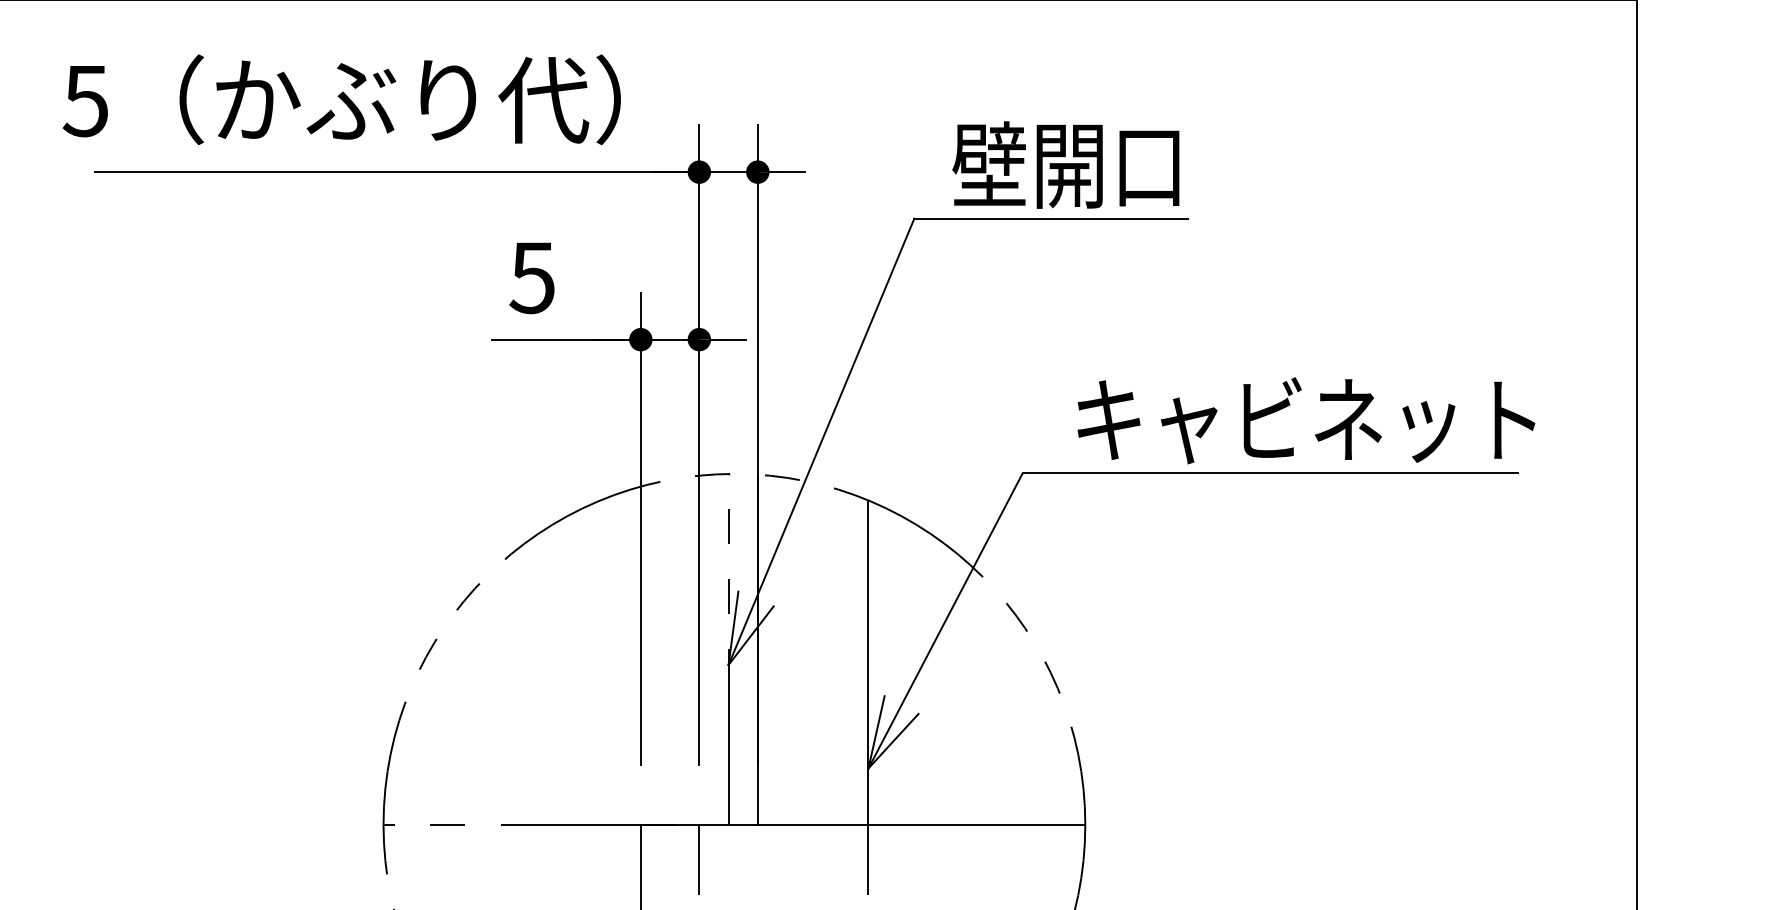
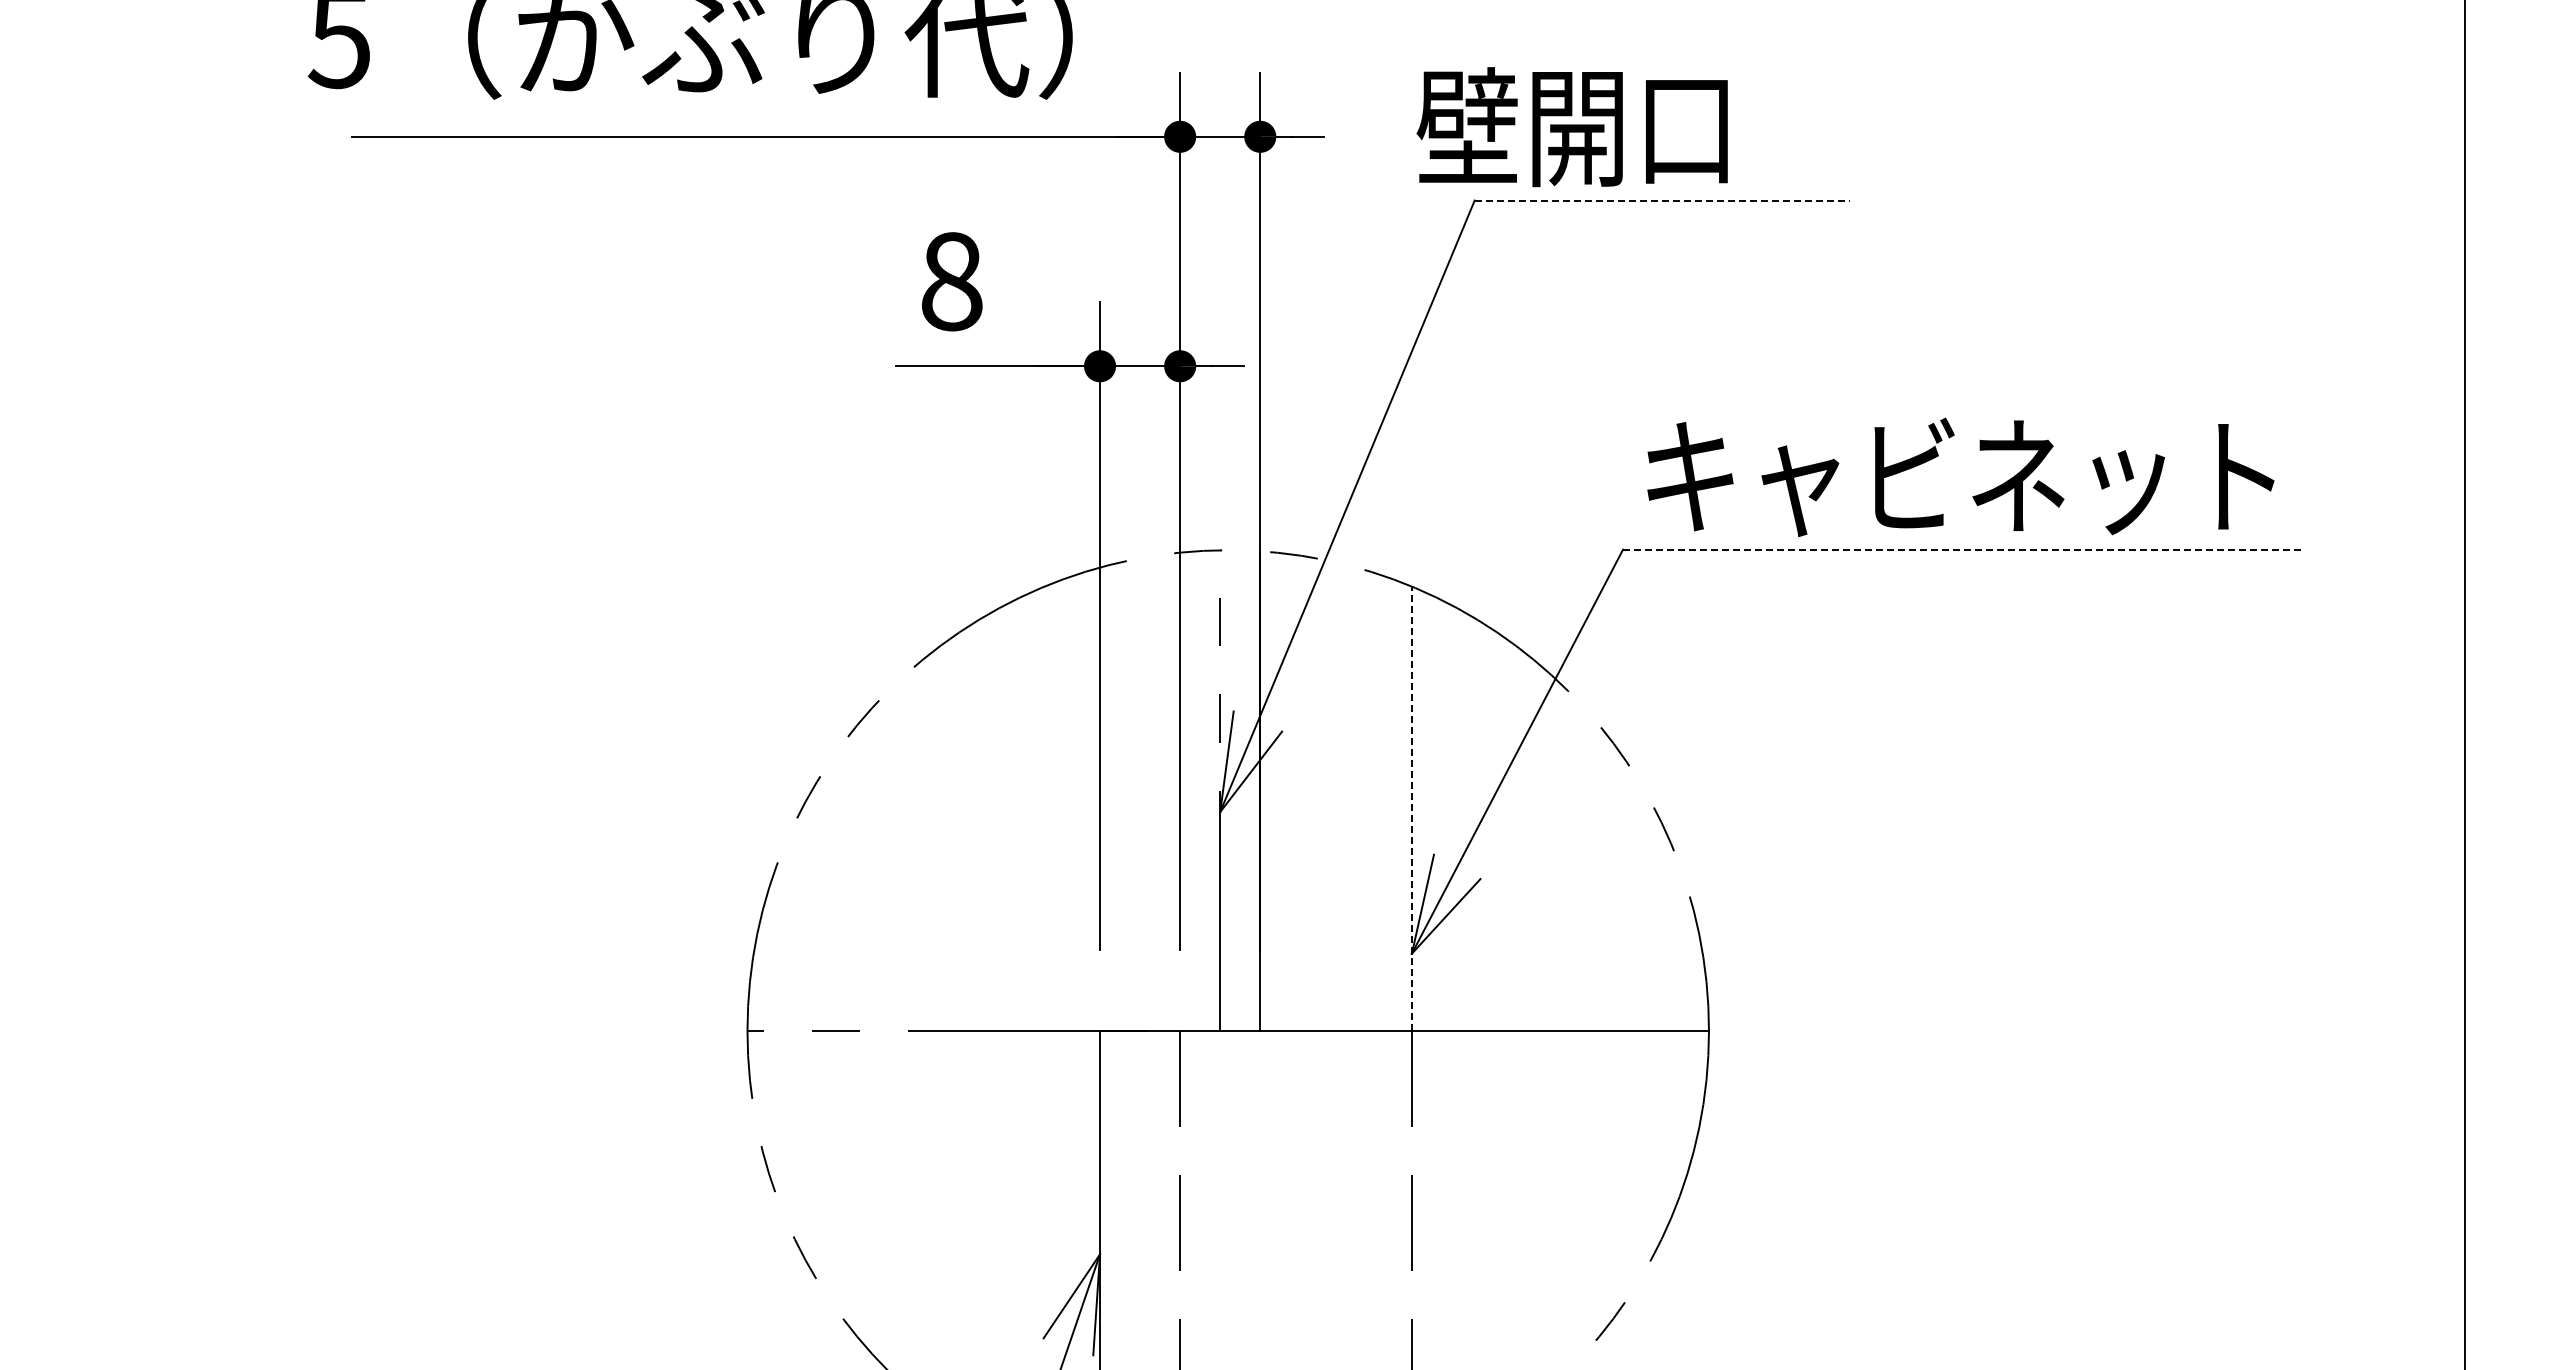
text: (1065, 165) -> (1571, 127), moved
line: (1051, 218) -> (1662, 200), solid -> dashed
text: (531, 277) -> (950, 281), 5 -> 8
text: (1306, 420) -> (1960, 477), moved
line: (1270, 473) -> (1962, 549), solid -> dashed
line: (868, 662) -> (1411, 808), solid -> dashed

